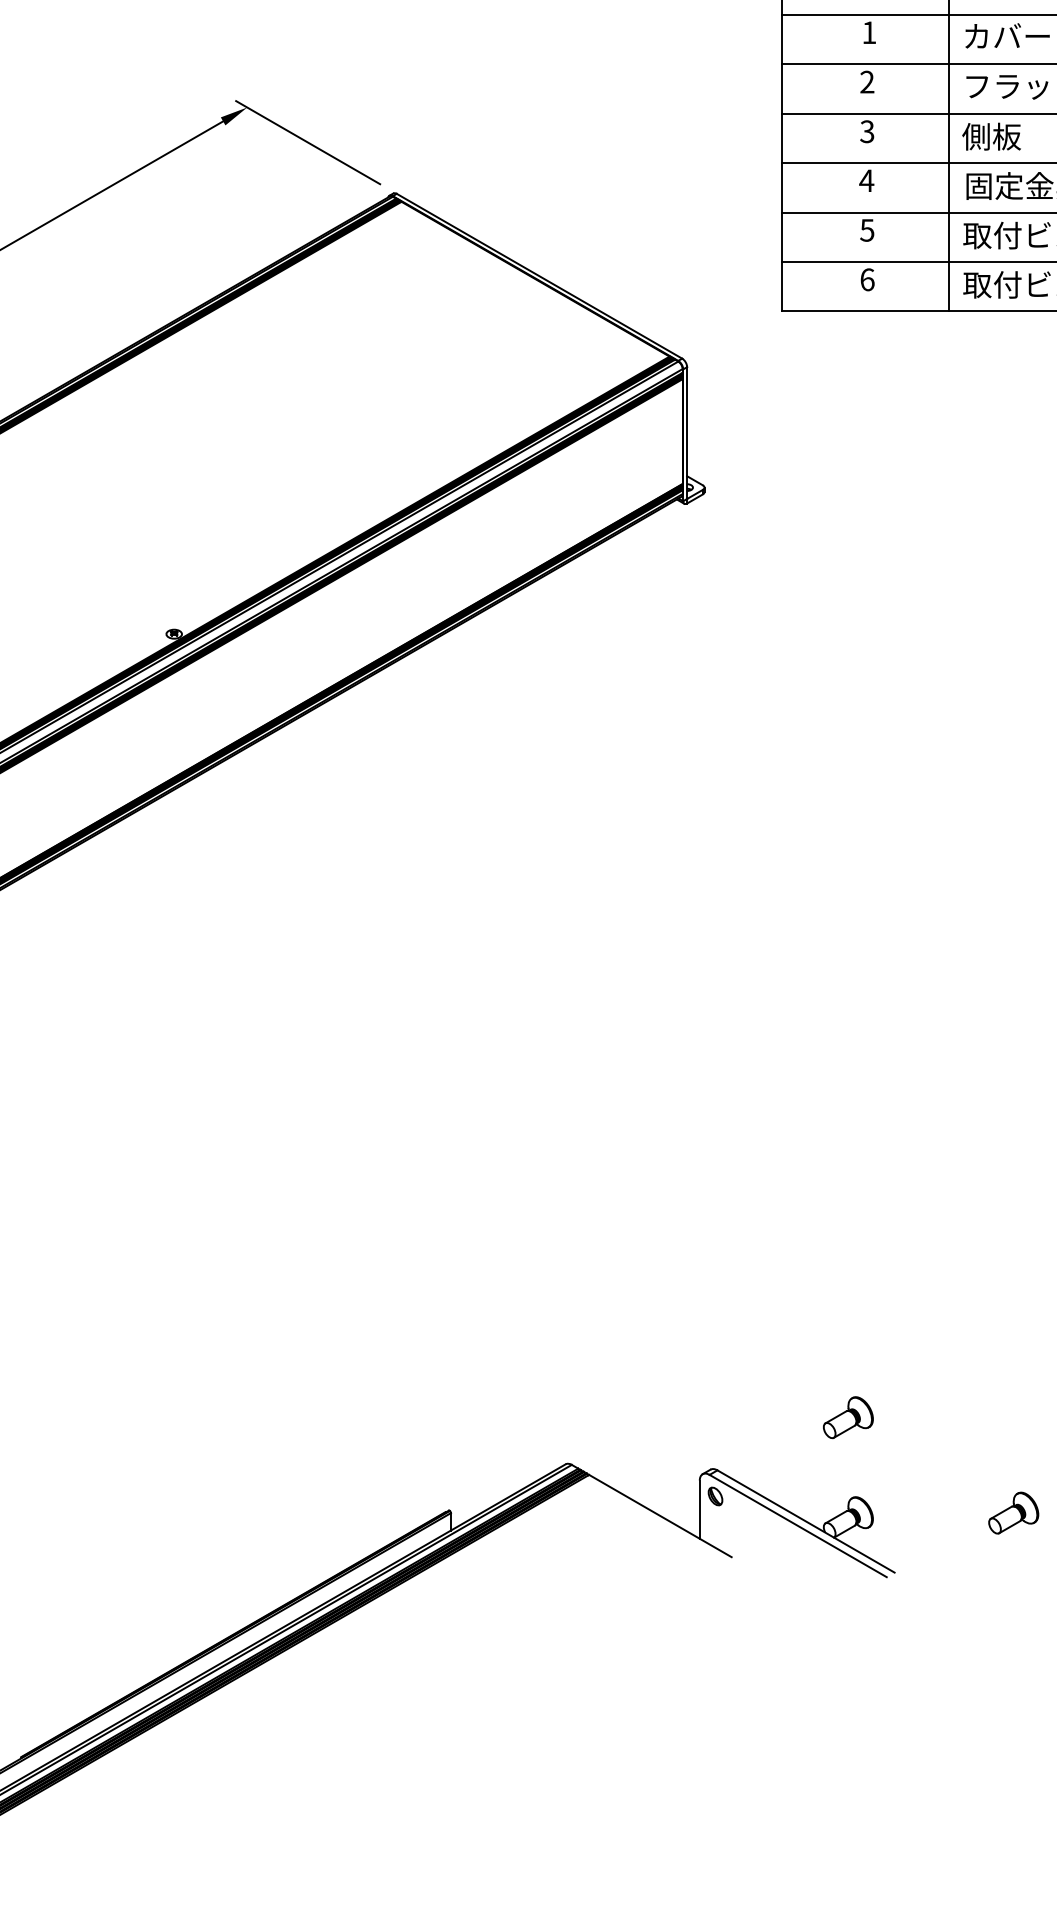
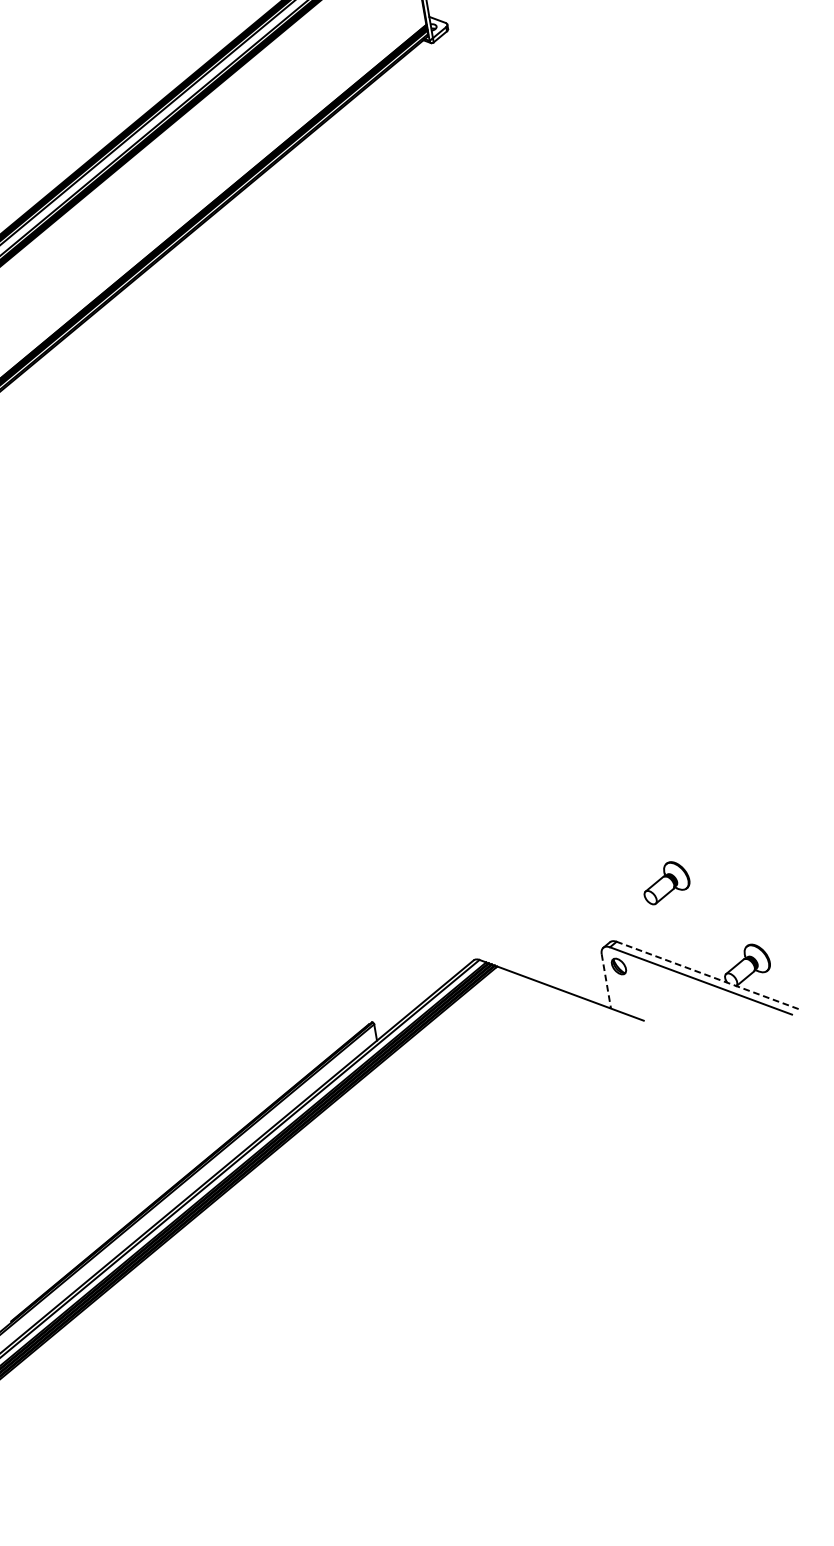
part: (848, 1417) -> (666, 882), moved
line: (699, 1510) -> (606, 982), solid -> dashed
line: (805, 1521) -> (707, 975), solid -> dashed

